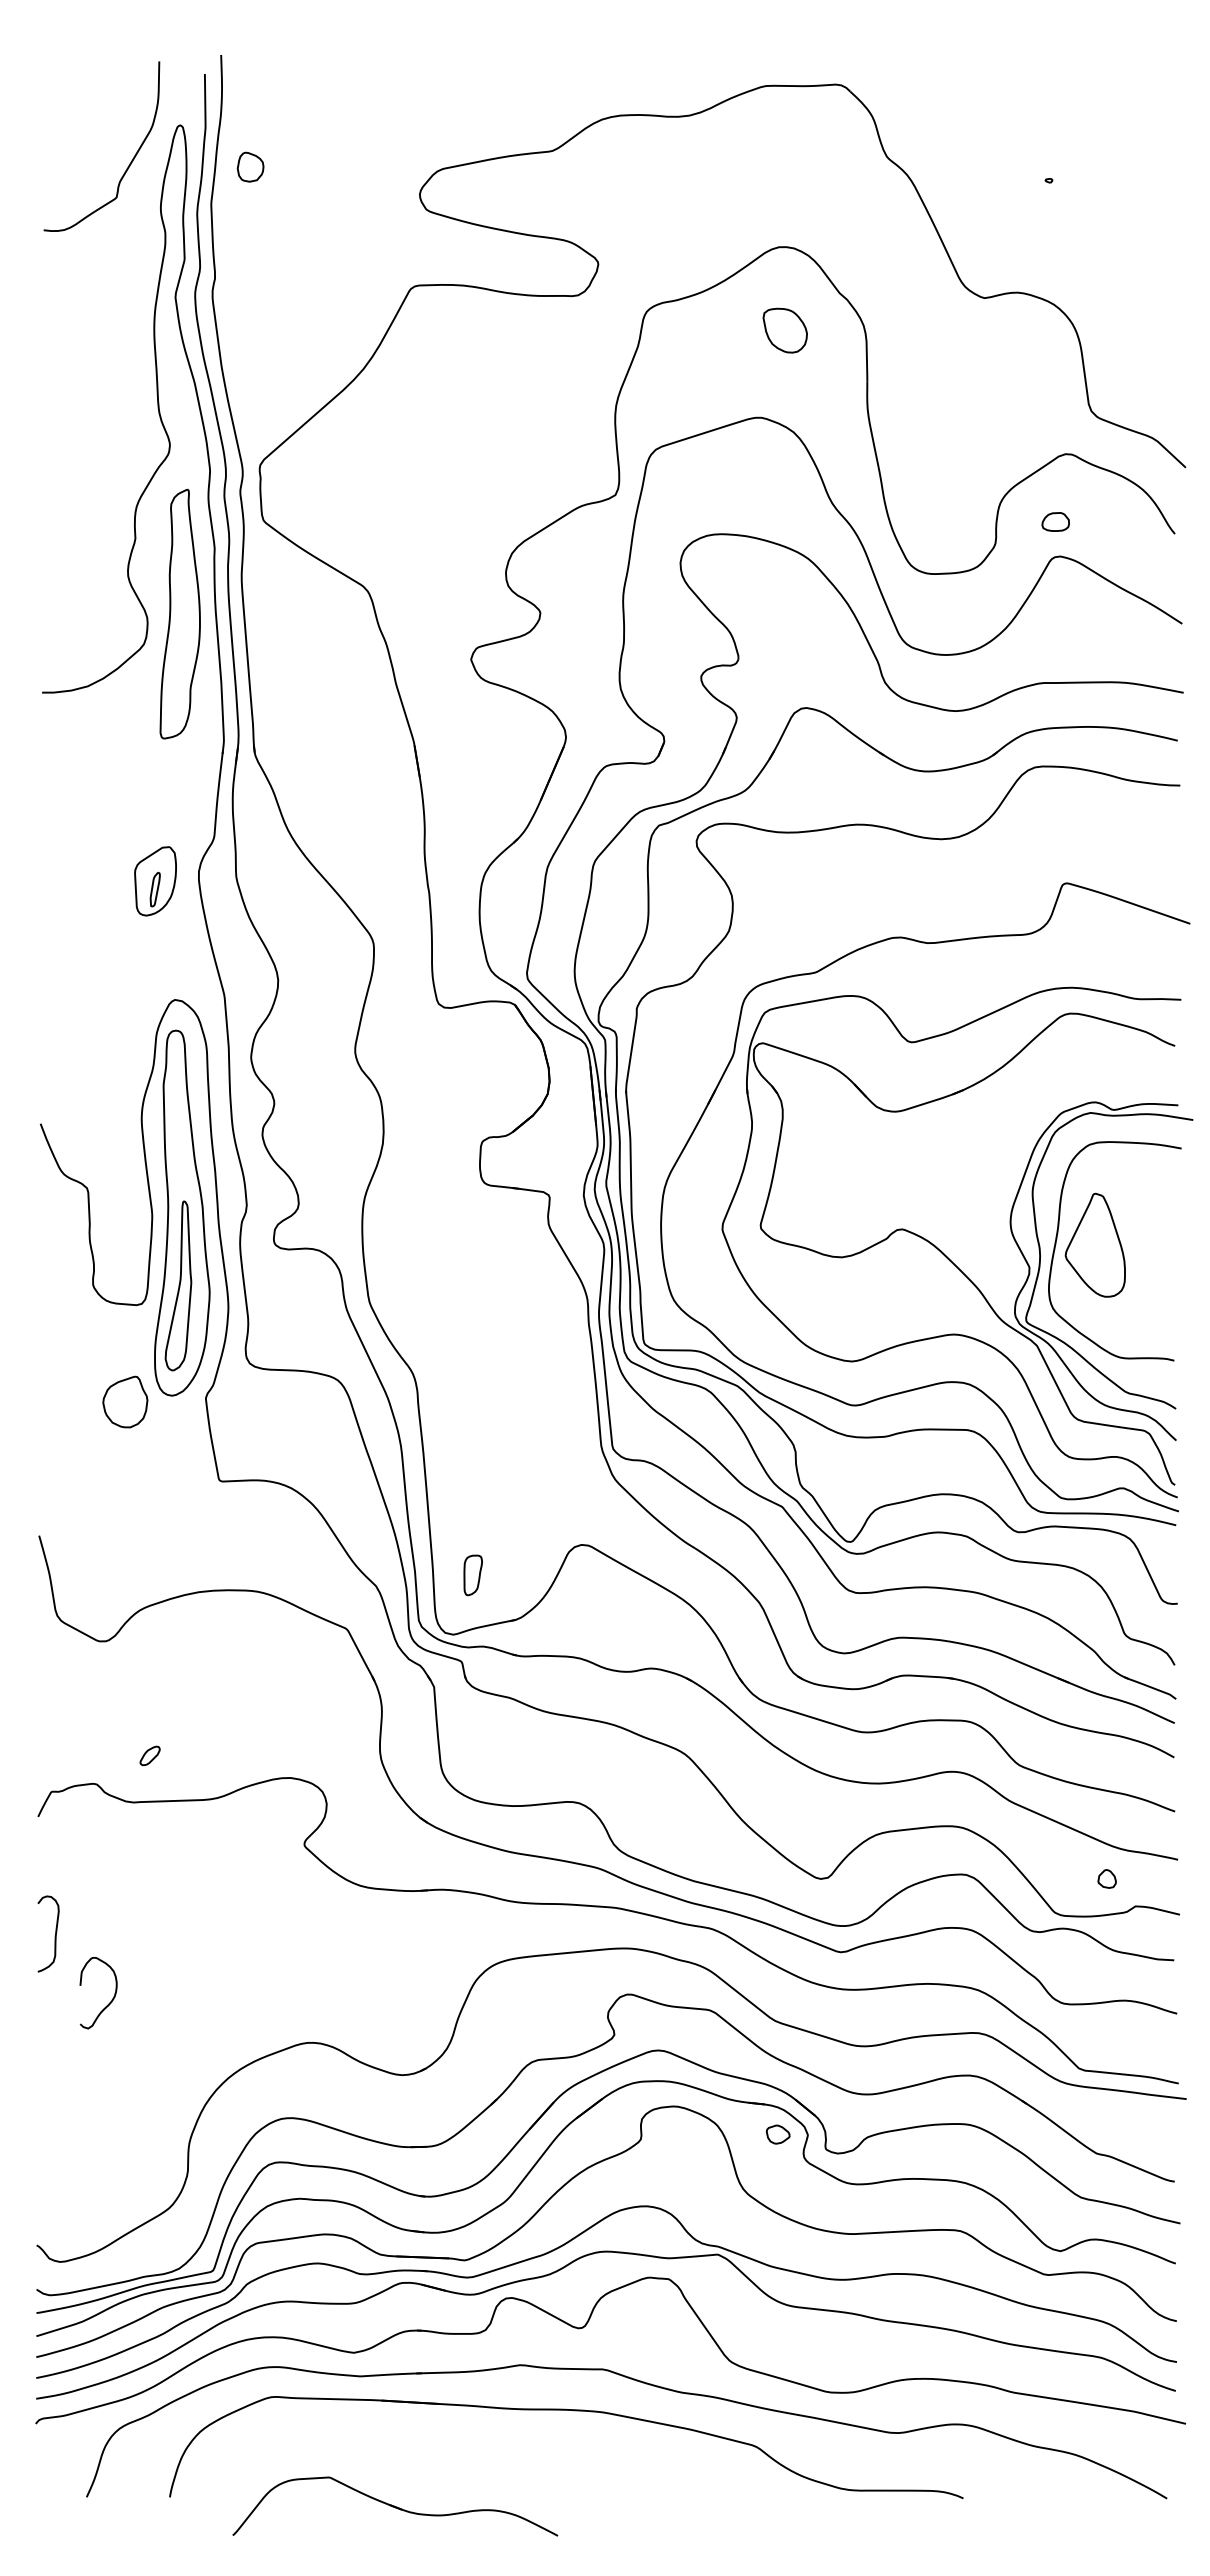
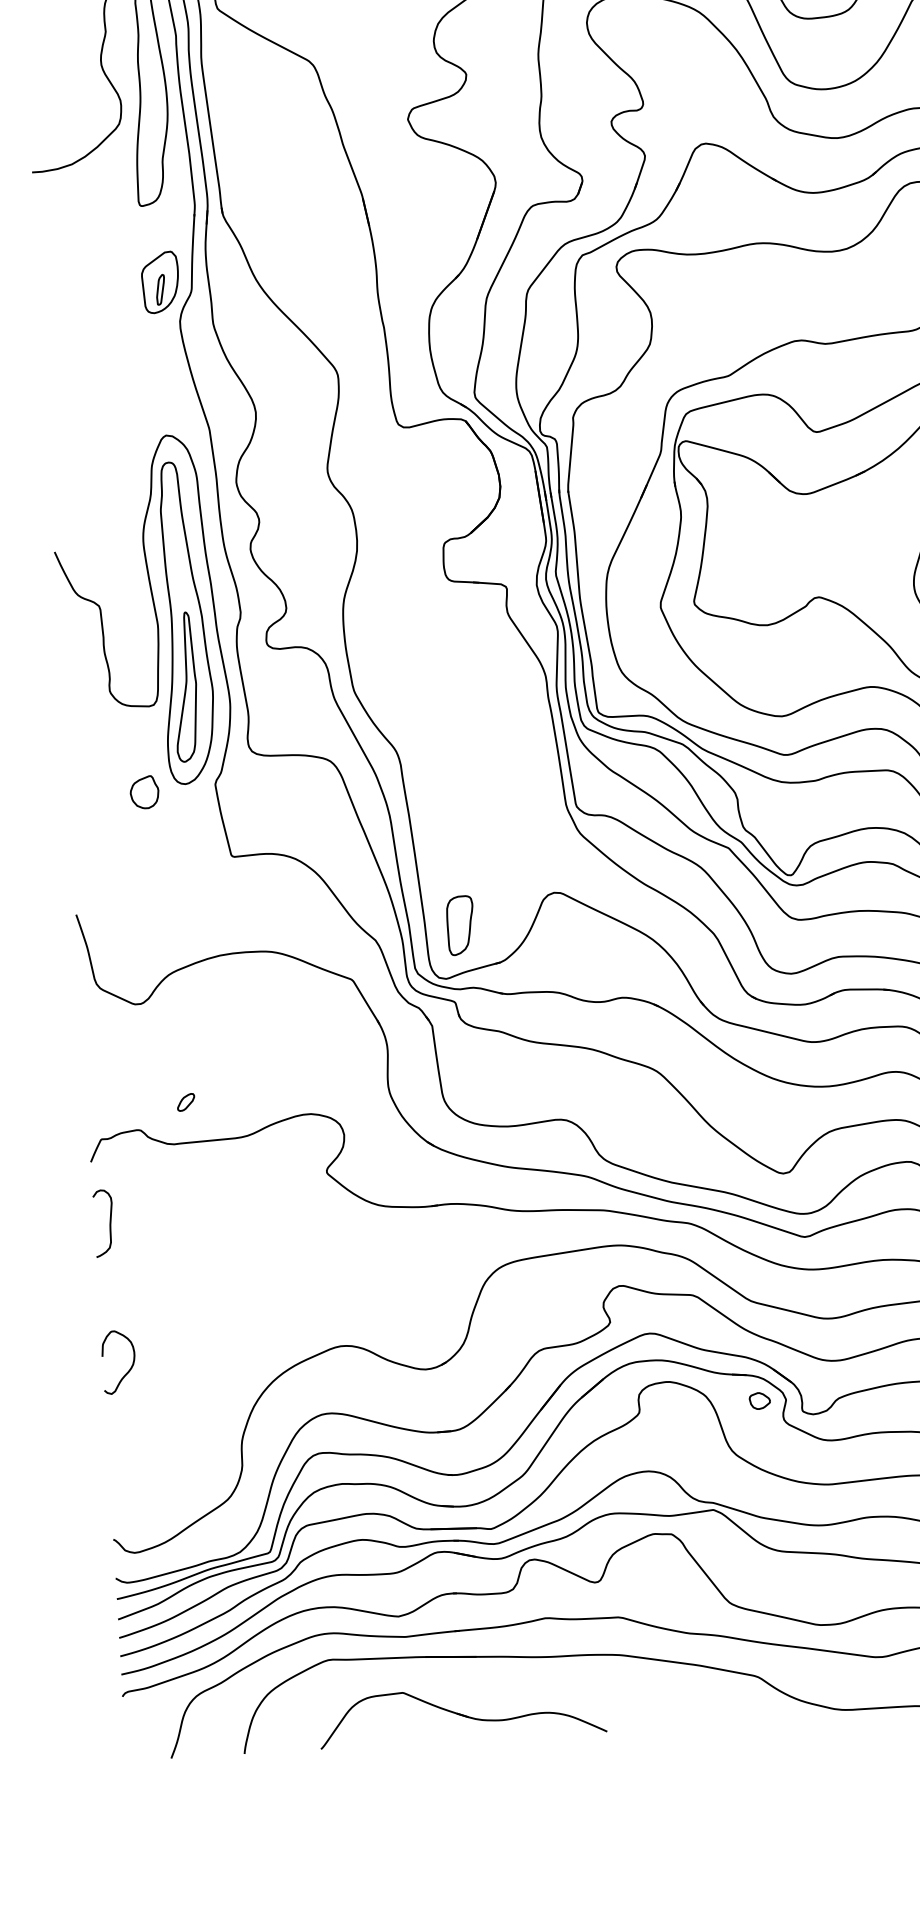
part: (155, 881) -> (160, 282), moved
part: (124, 1402) -> (143, 792), size x0.71
part: (472, 1575) -> (459, 925), size x1.67
curve: (54, 1936) -> (109, 1225), moved
curve: (108, 2003) -> (128, 1370), moved
part: (395, 2506) -> (462, 1714), moved

